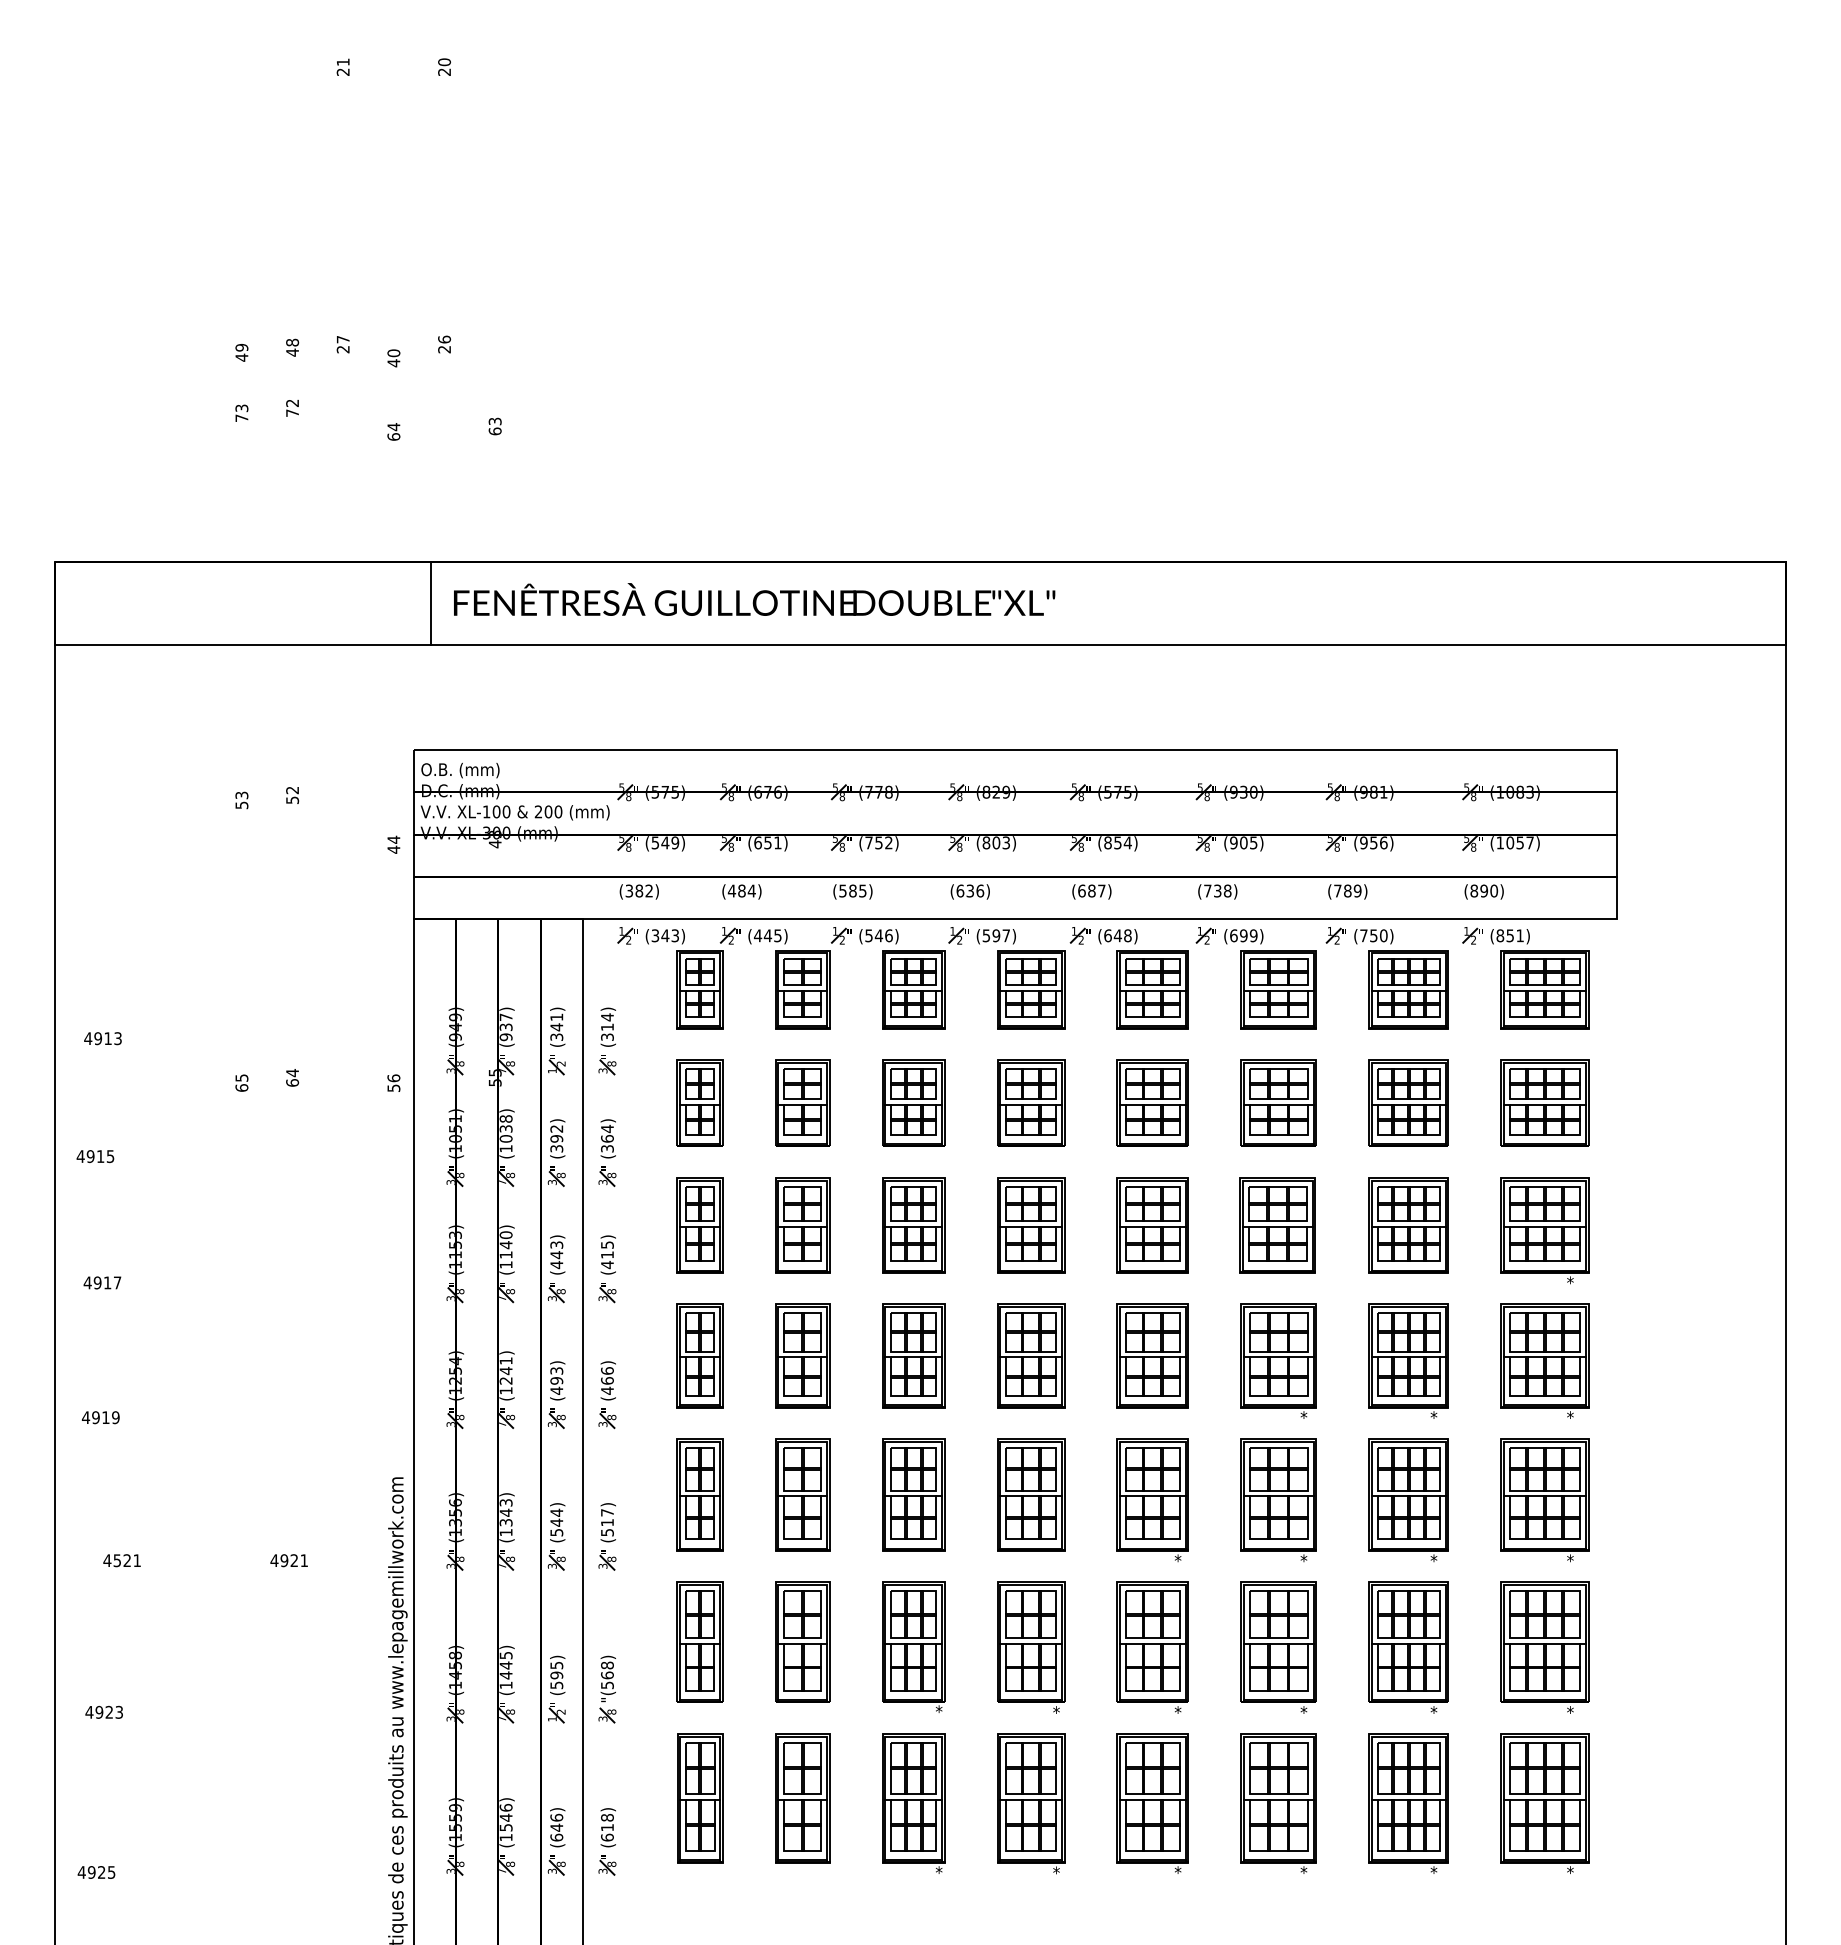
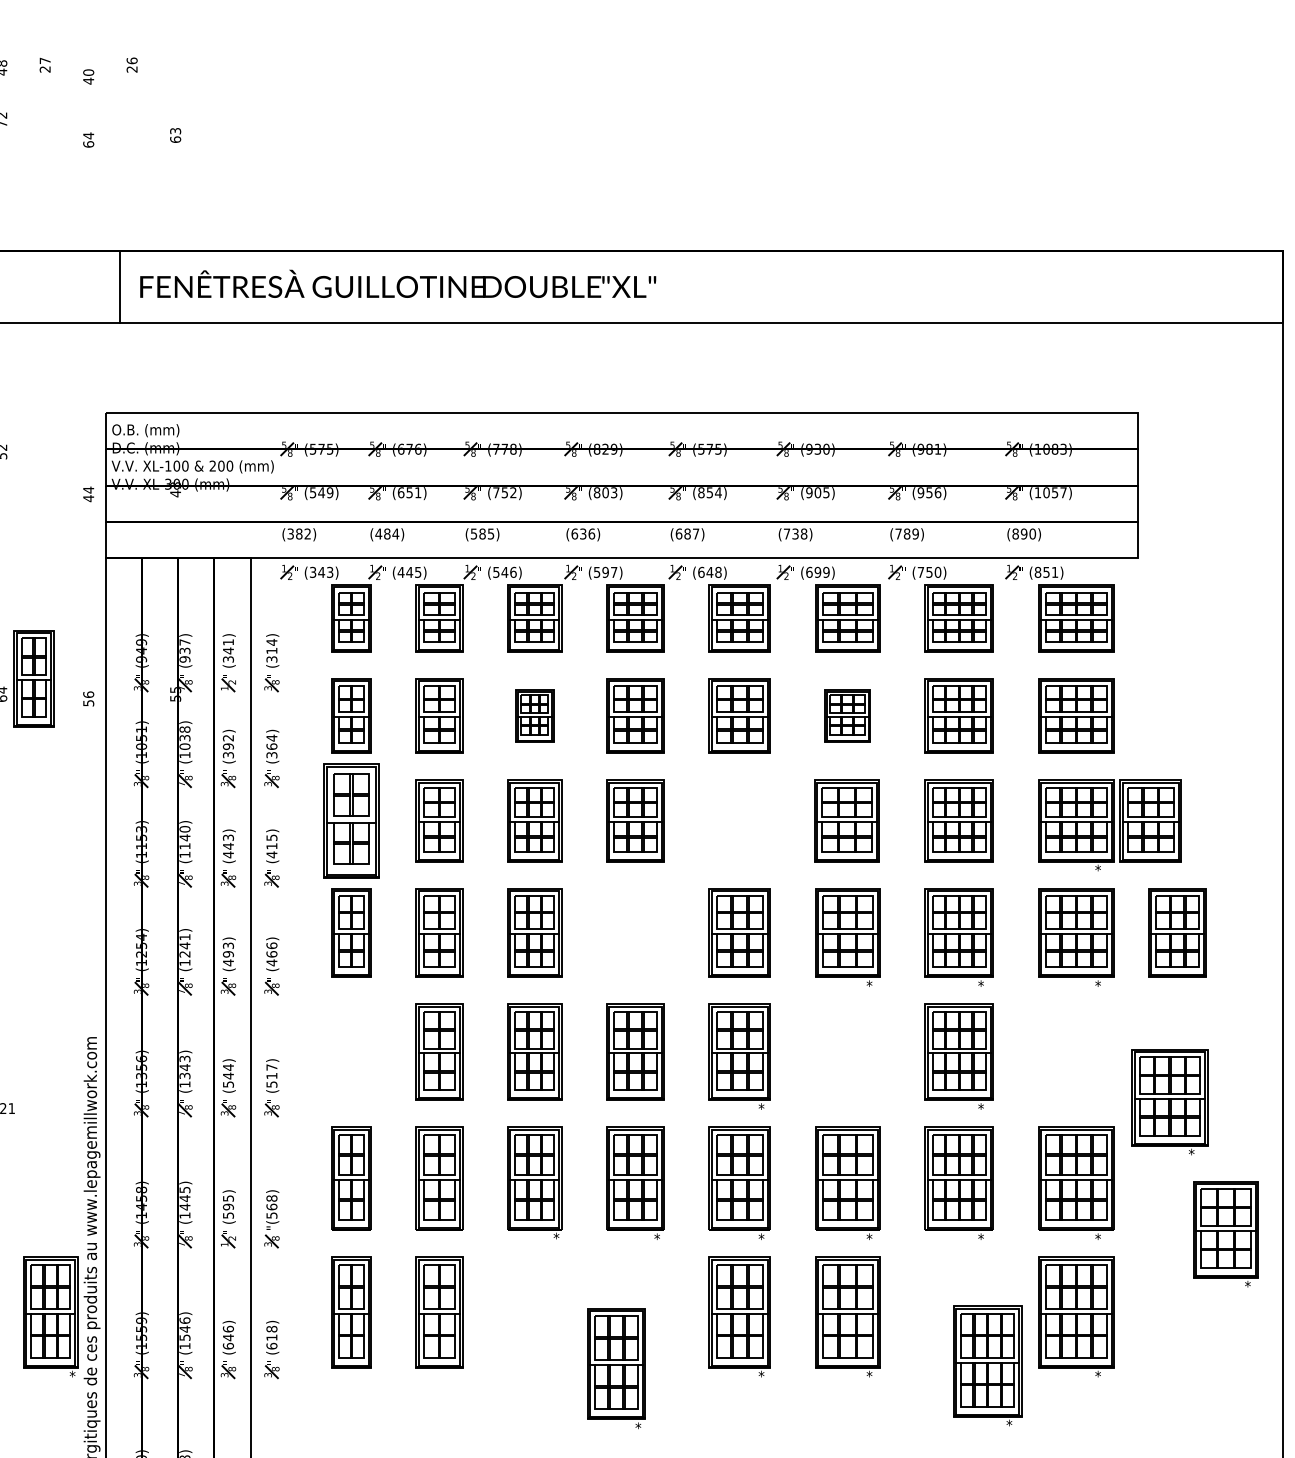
part: (913, 1102) -> (534, 715), size x0.7
part: (1278, 1102) -> (847, 715), size x0.7
part: (699, 1225) -> (350, 821), size x1.4
part: (1152, 1225) -> (1150, 821), moved
part: (1031, 1355) -> (1178, 932), moved
part: (699, 1494) -> (33, 678), moved
part: (1278, 1500) -> (1226, 1234), moved
part: (1544, 1500) -> (1169, 1102), moved
part: (913, 1803) -> (50, 1316), moved
part: (1031, 1803) -> (616, 1368), moved
part: (1408, 1803) -> (987, 1365), moved

